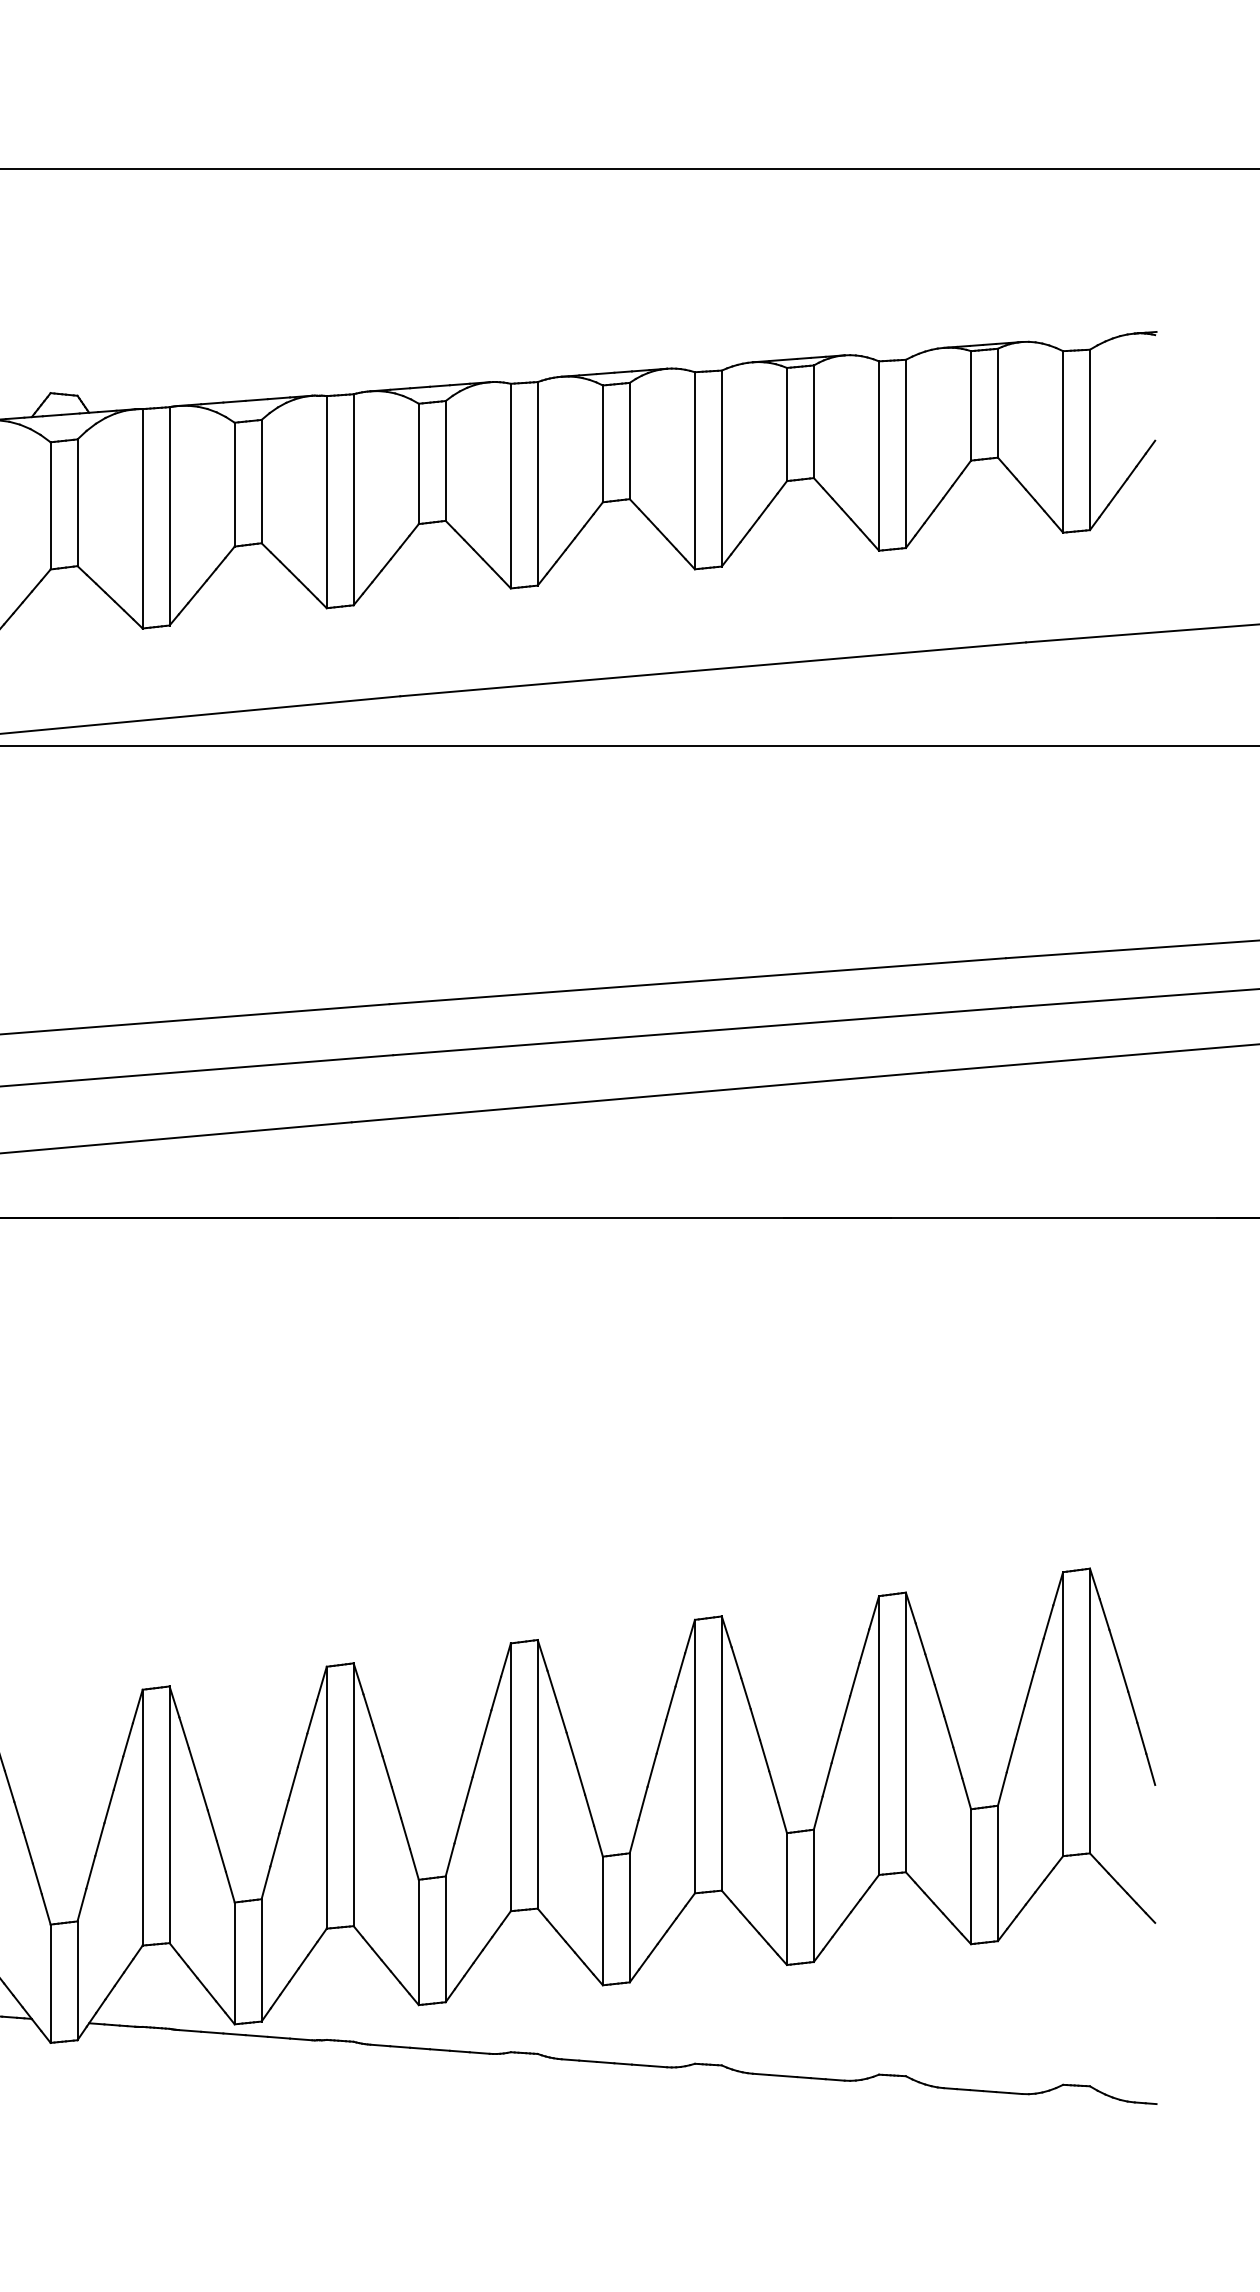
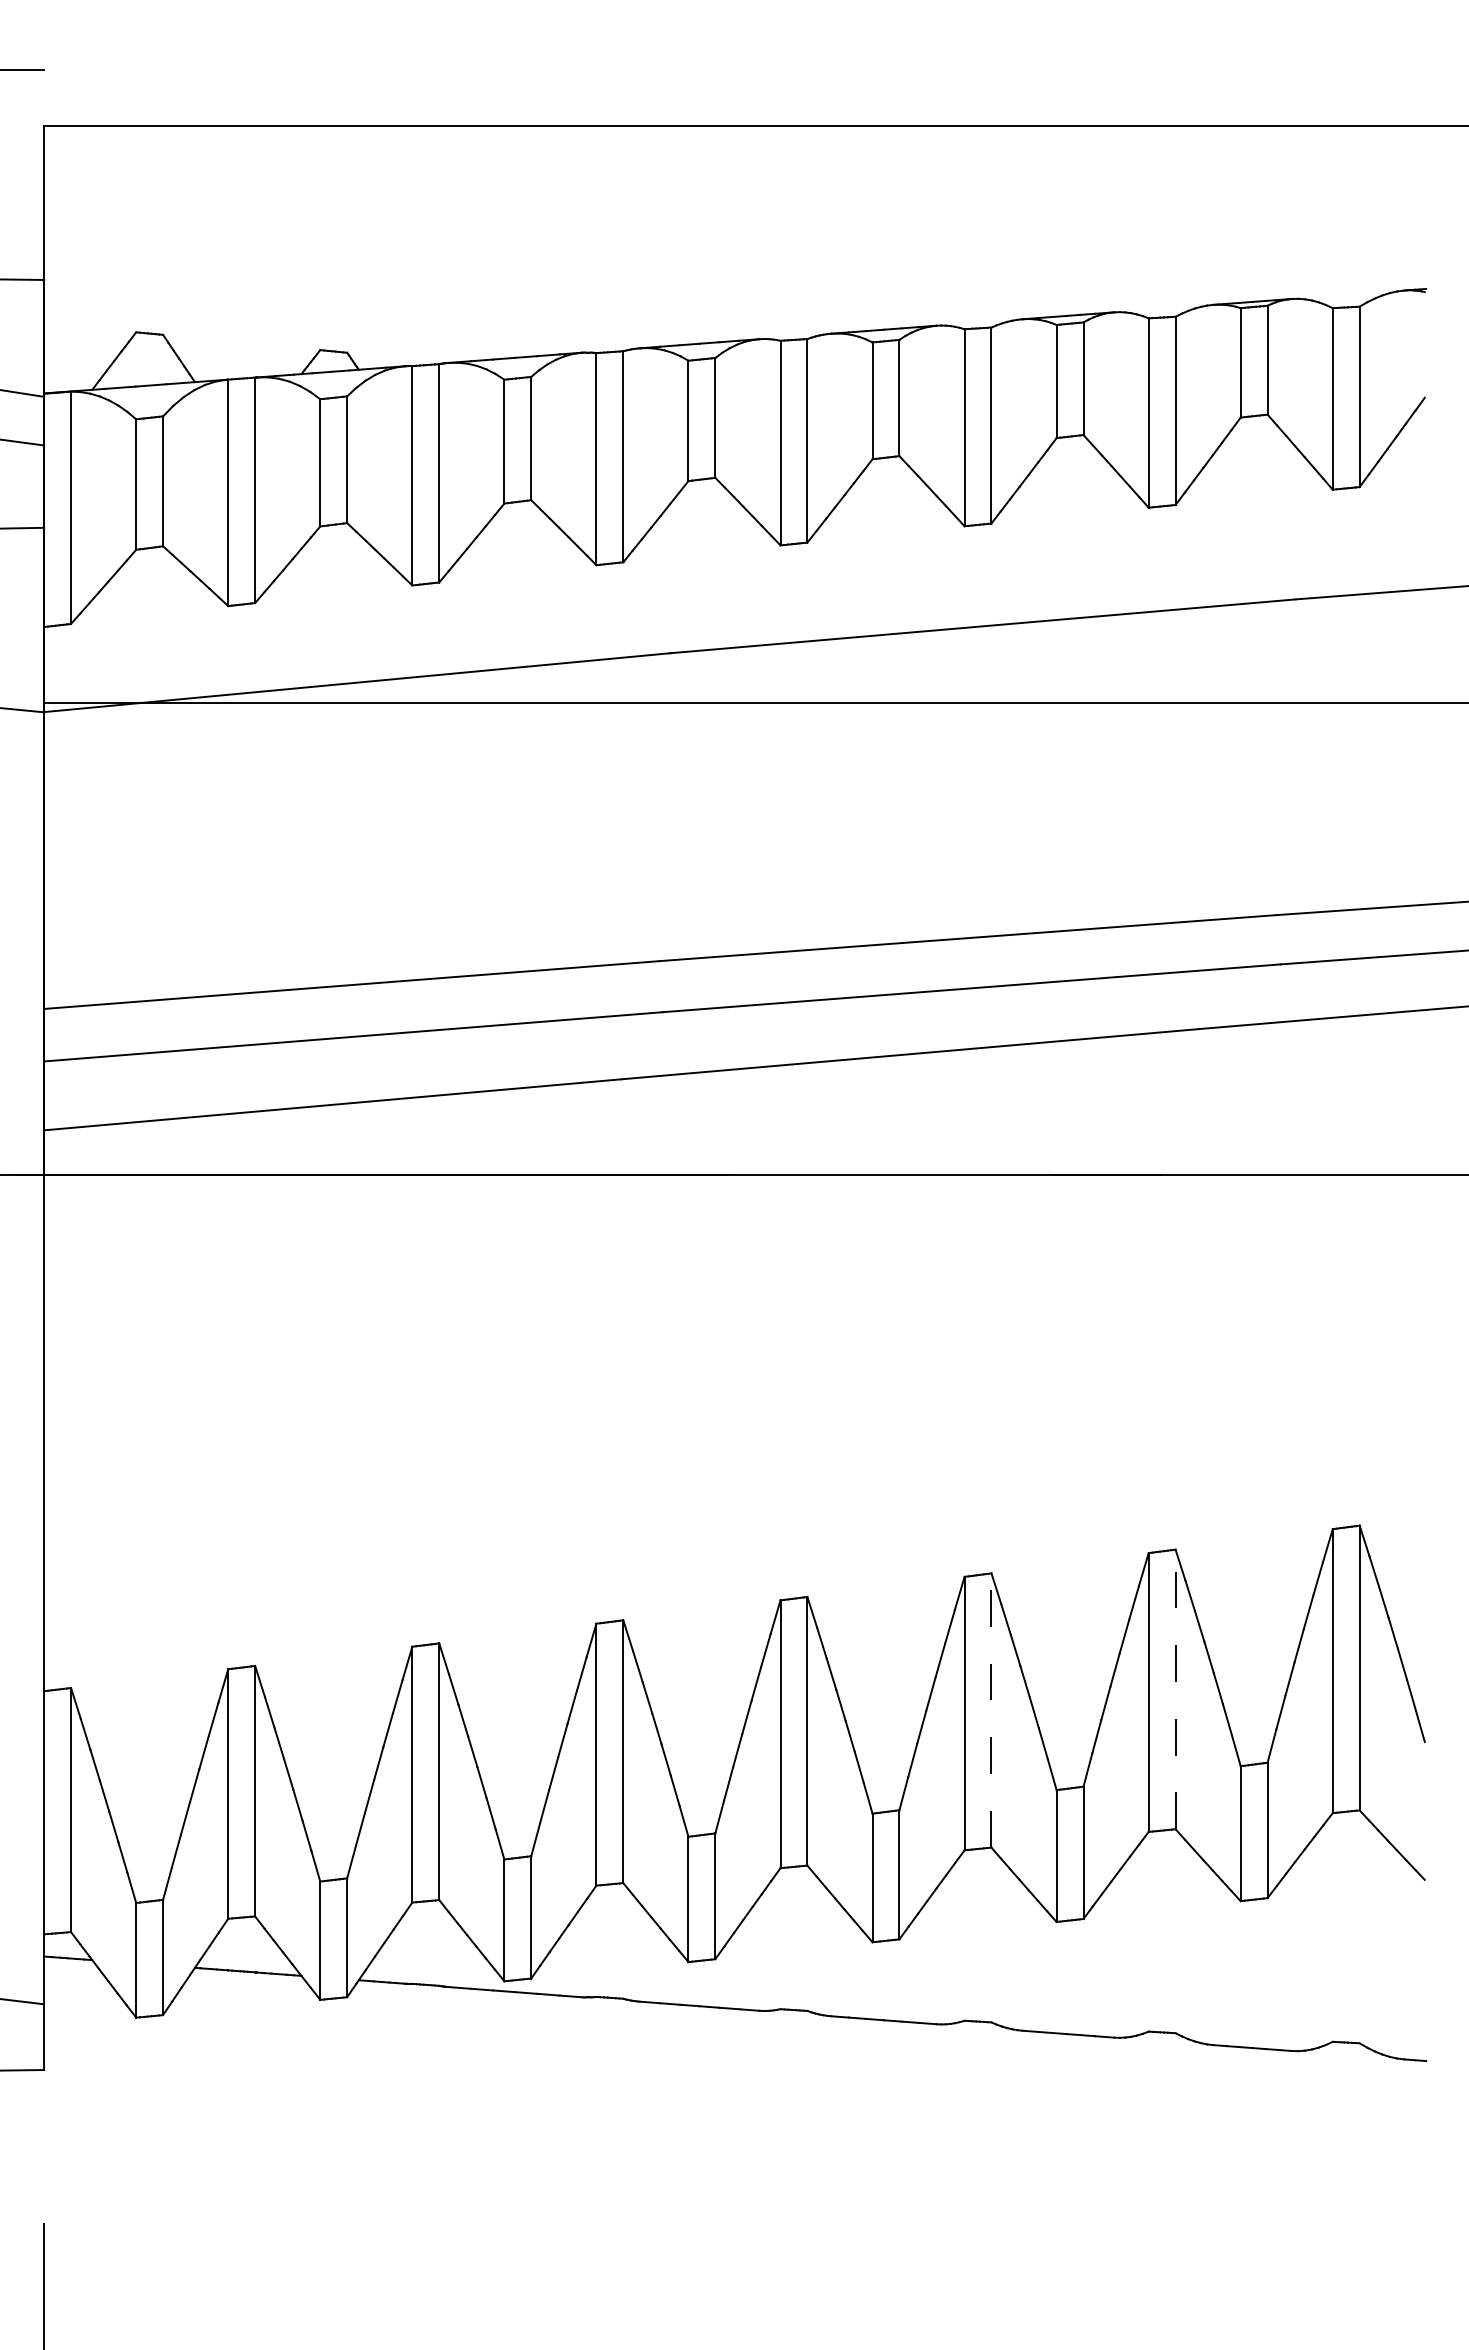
line: (905, 1732) -> (1175, 1689), solid -> dashed
line: (721, 1753) -> (991, 1710), solid -> dashed

